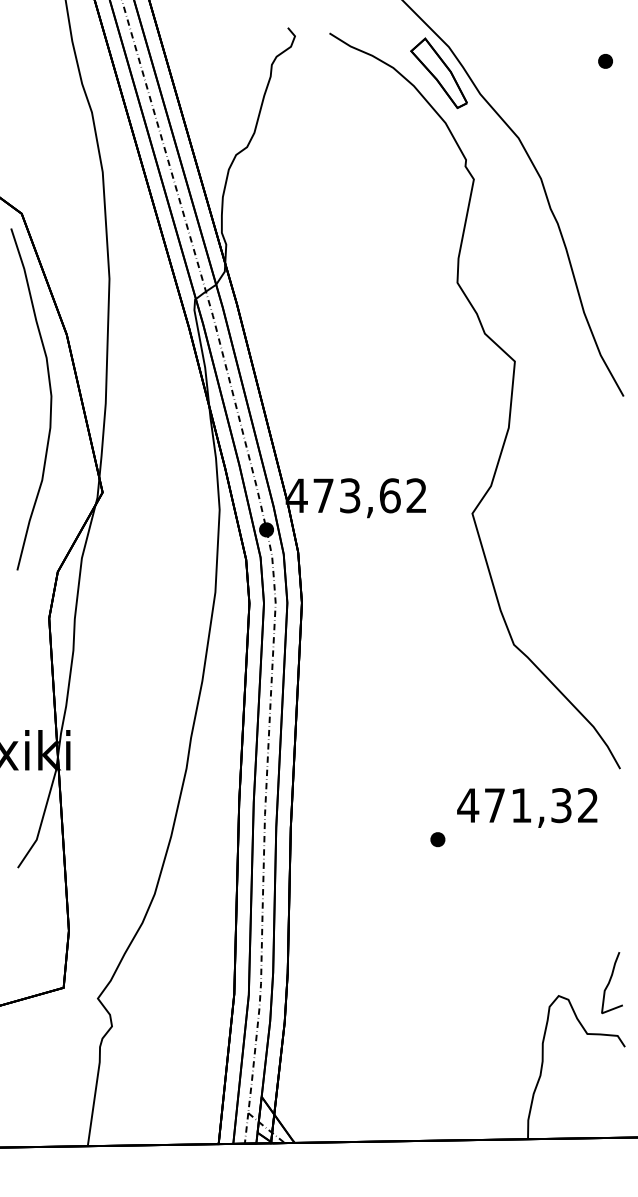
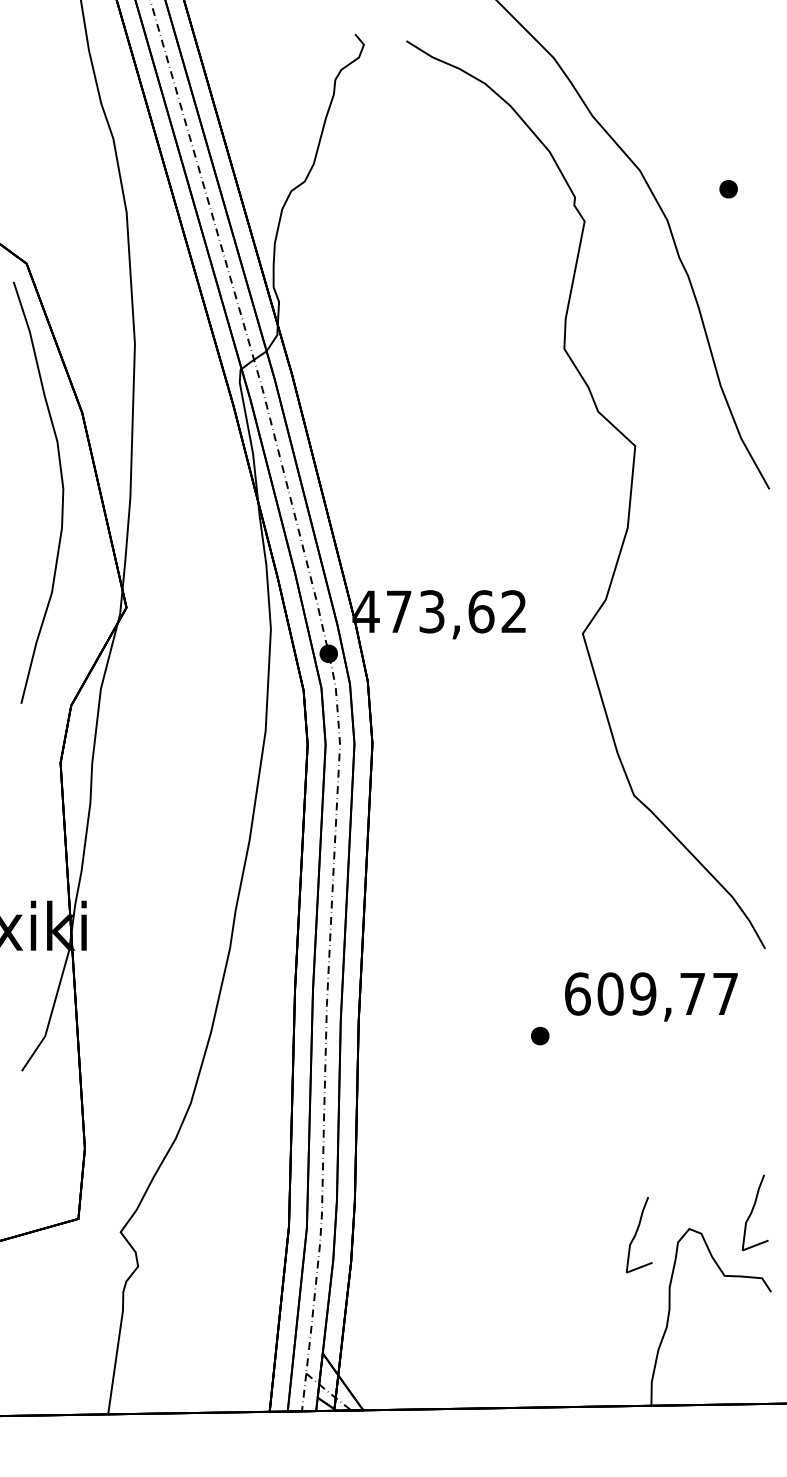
part: (605, 61) -> (728, 189), moved
part: (438, 73) -> (540, 90), removed
text: (527, 805) -> (650, 993), 471,32 -> 609,77
curve: (516, 1000) -> (637, 1234), added

